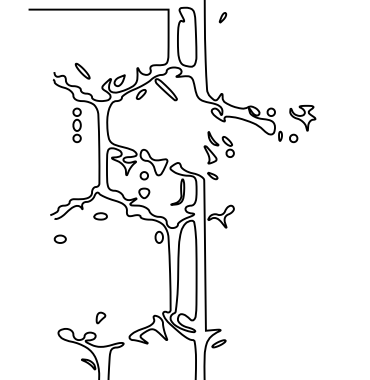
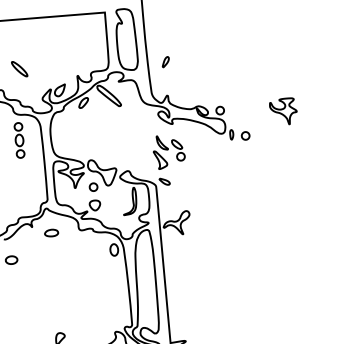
part: (222, 17) -> (165, 61), moved
part: (82, 70) -> (19, 68), moved
part: (302, 118) -> (283, 112), moved

